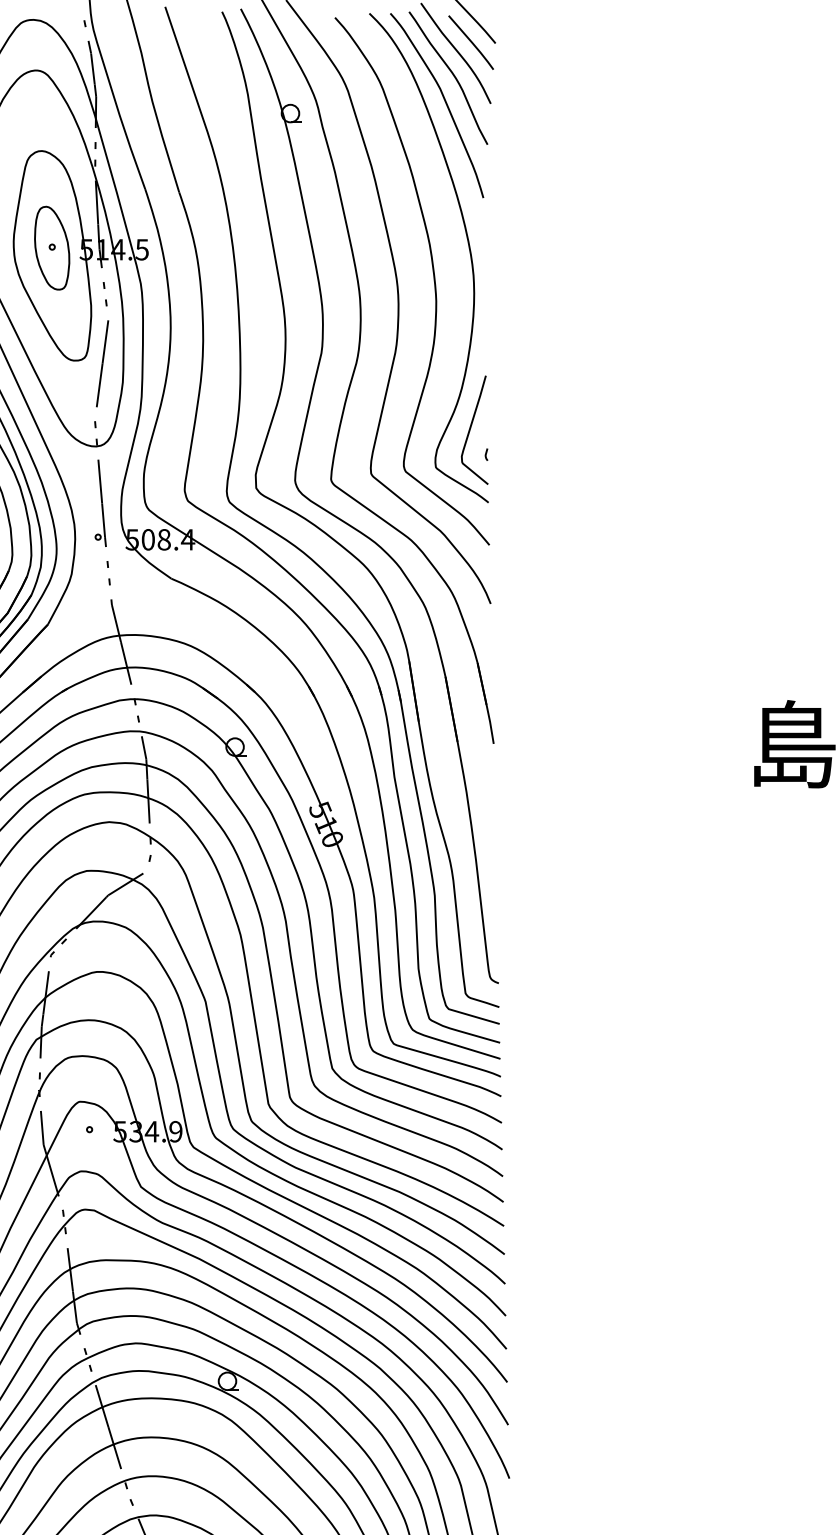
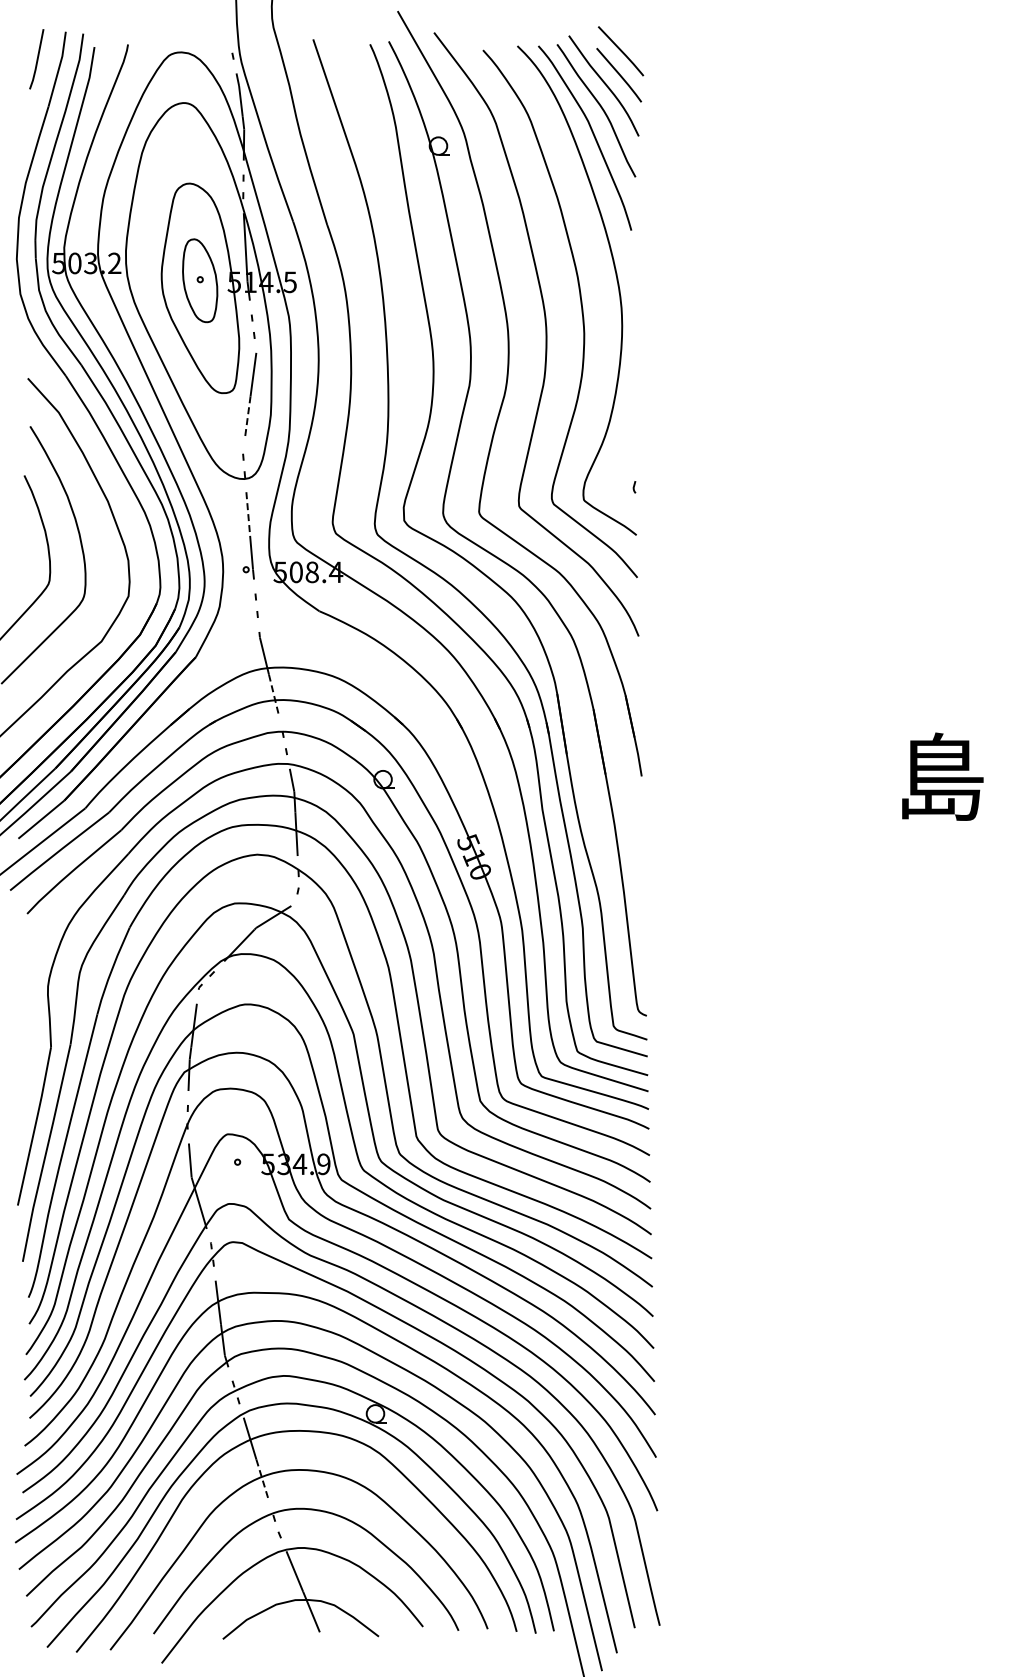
line: (99, 385) -> (247, 418), solid -> dashed
curve: (471, 427) -> (619, 460), removed
line: (100, 481) -> (248, 514), solid -> dashed
line: (126, 662) -> (274, 695), solid -> dashed
line: (114, 1447) -> (262, 1480), solid -> dashed

